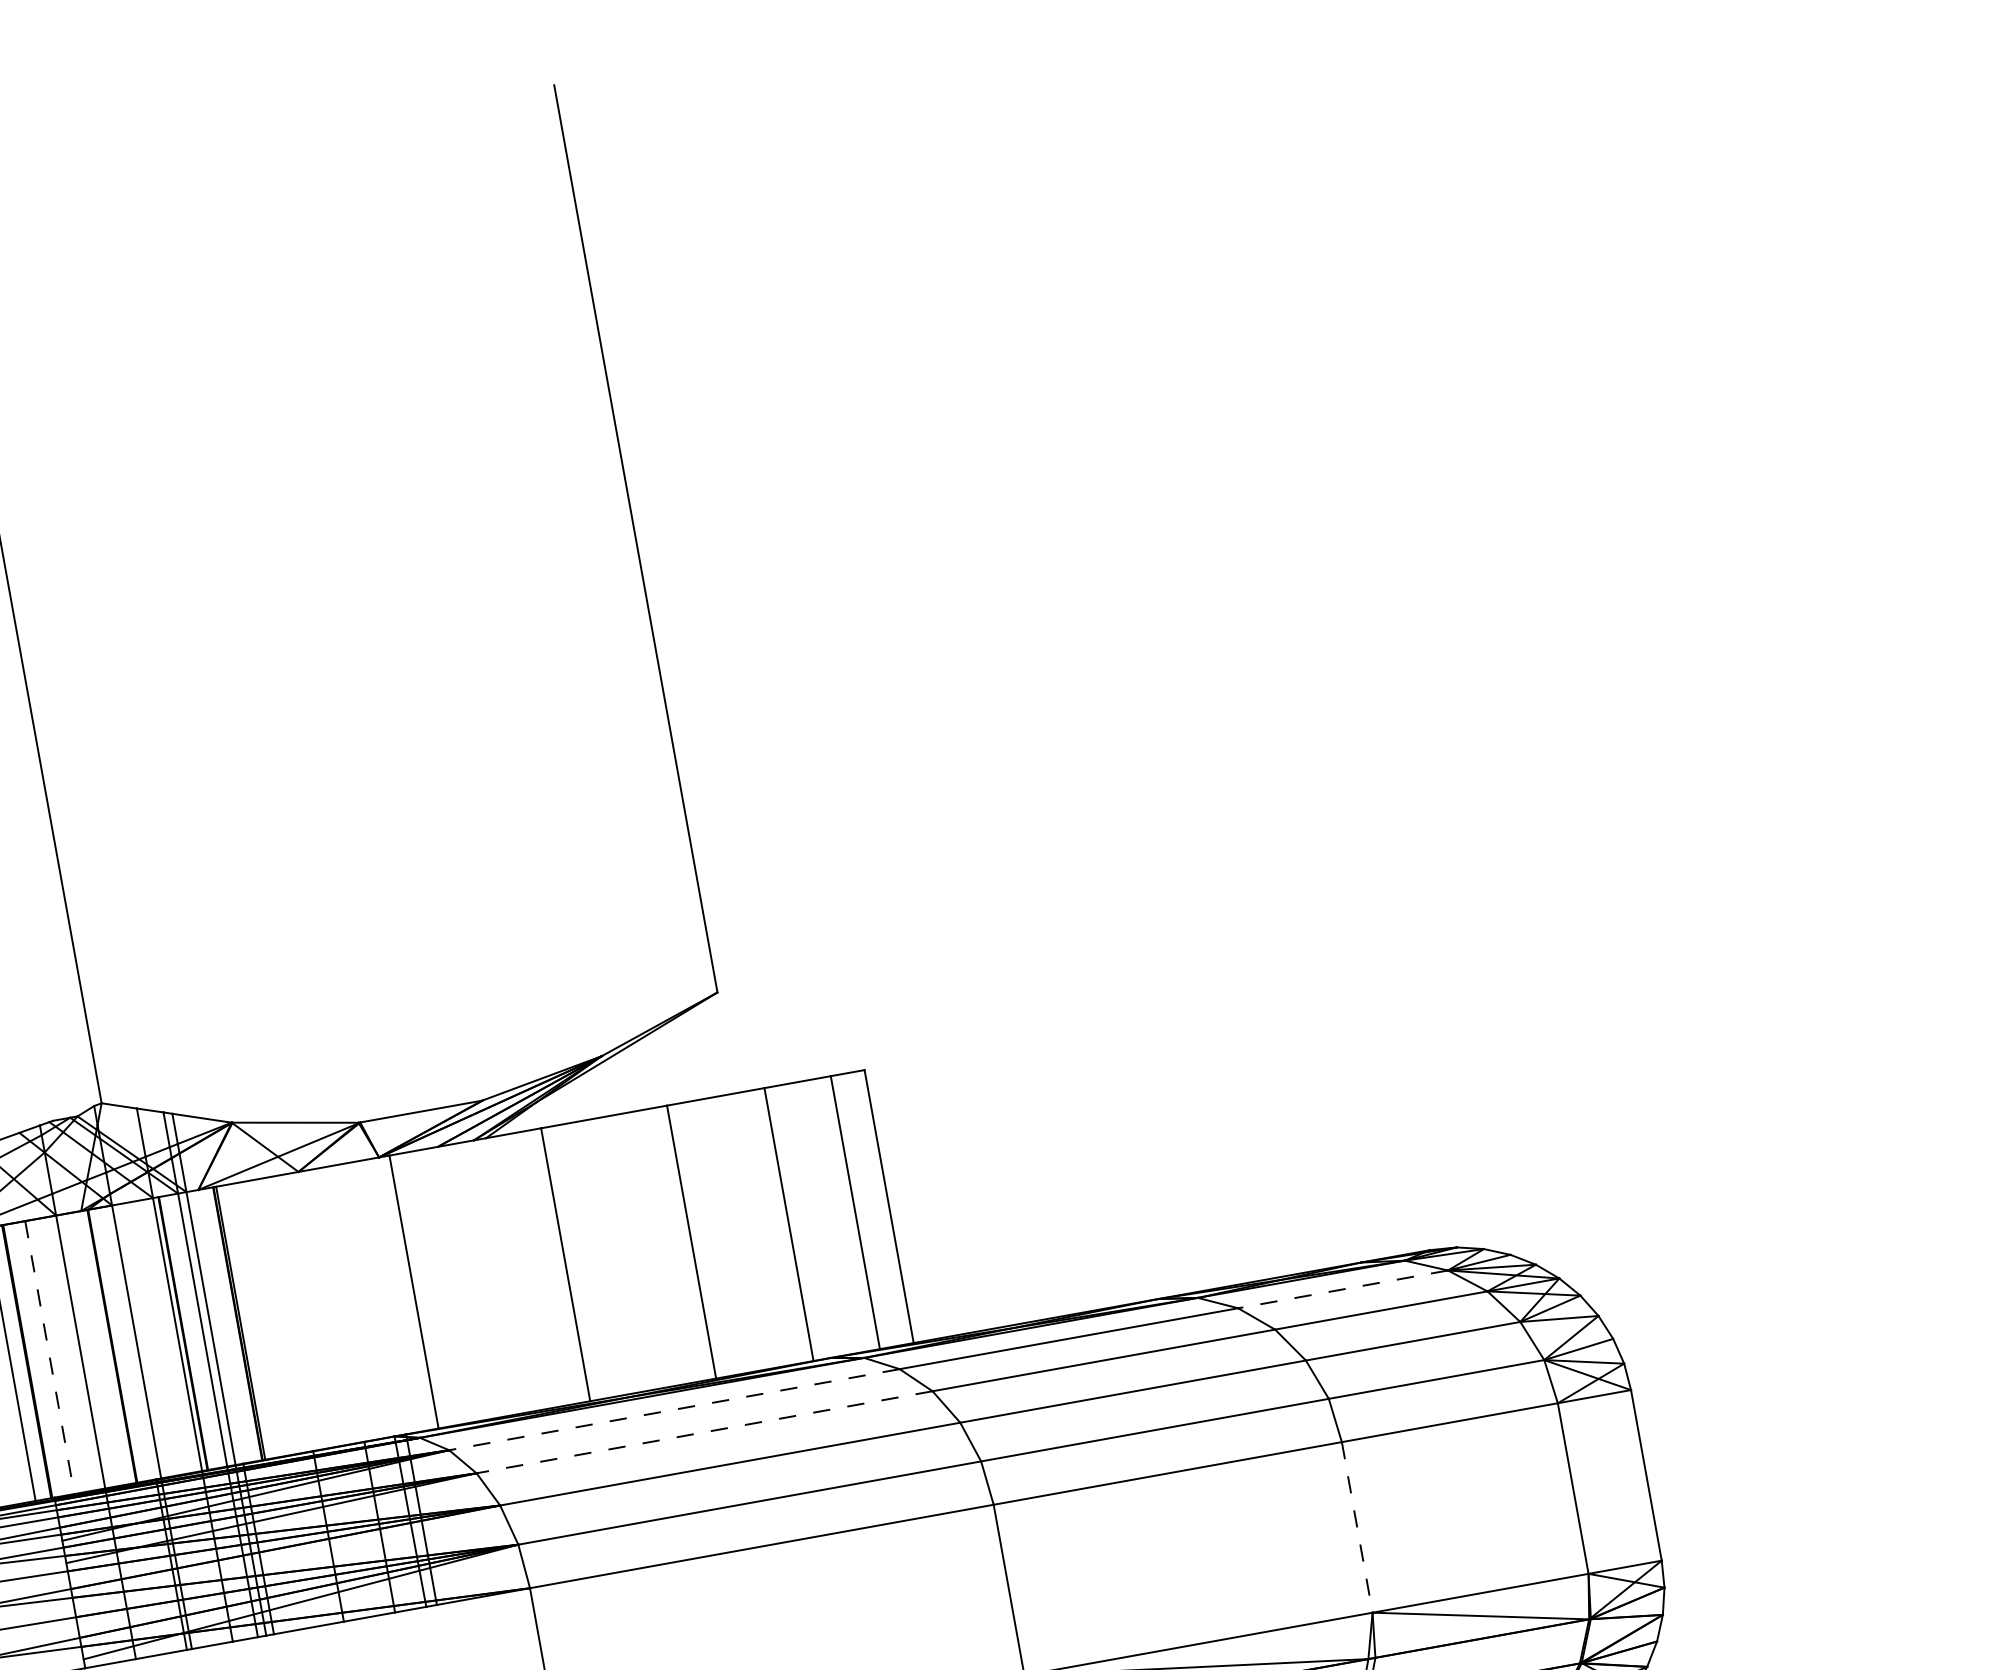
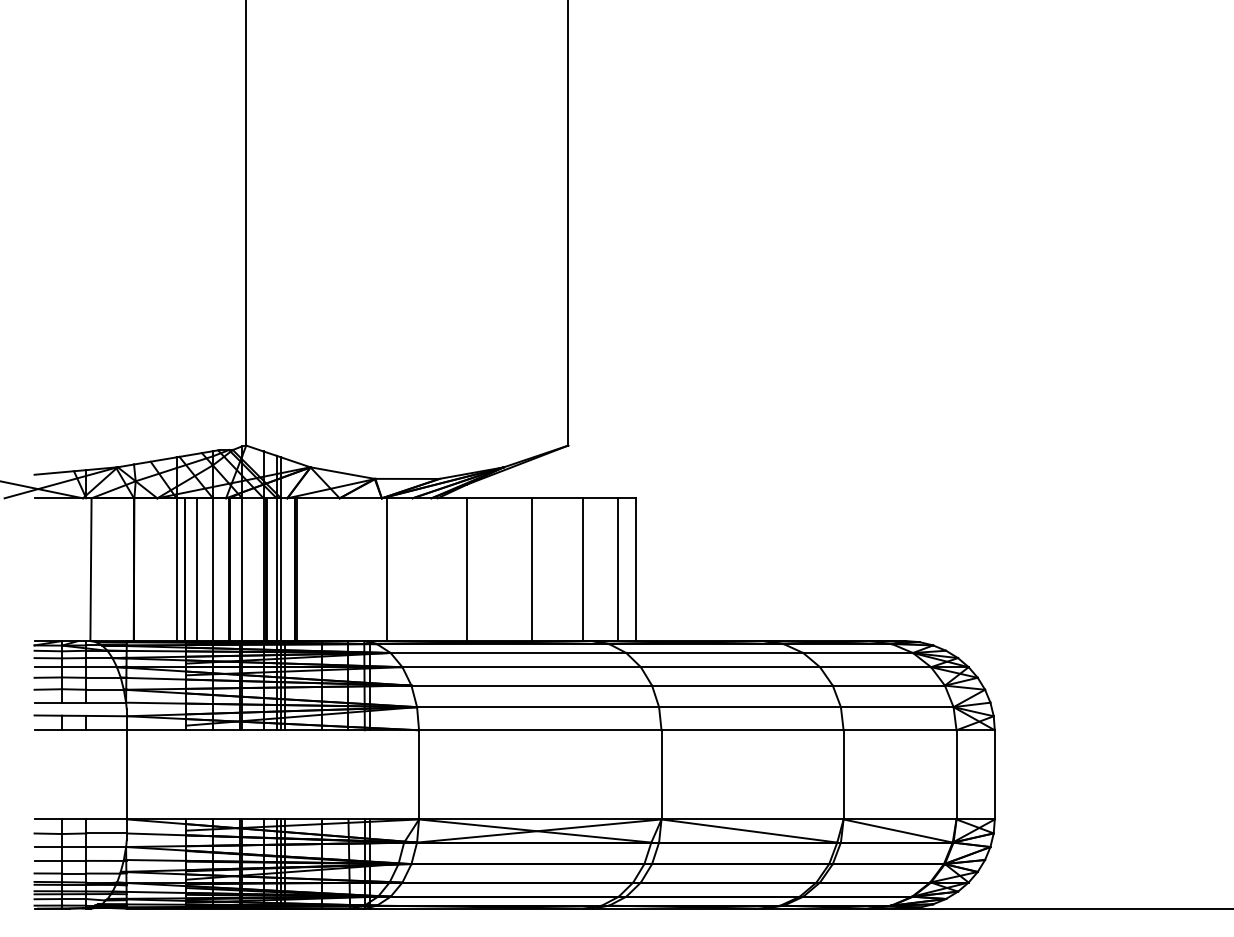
line: (1343, 1290) -> (858, 653), dashed -> solid
line: (49, 1359) -> (196, 570), dashed -> solid
line: (674, 1410) -> (508, 653), dashed -> solid
line: (704, 1432) -> (521, 667), dashed -> solid
line: (1356, 1526) -> (843, 774), dashed -> solid

